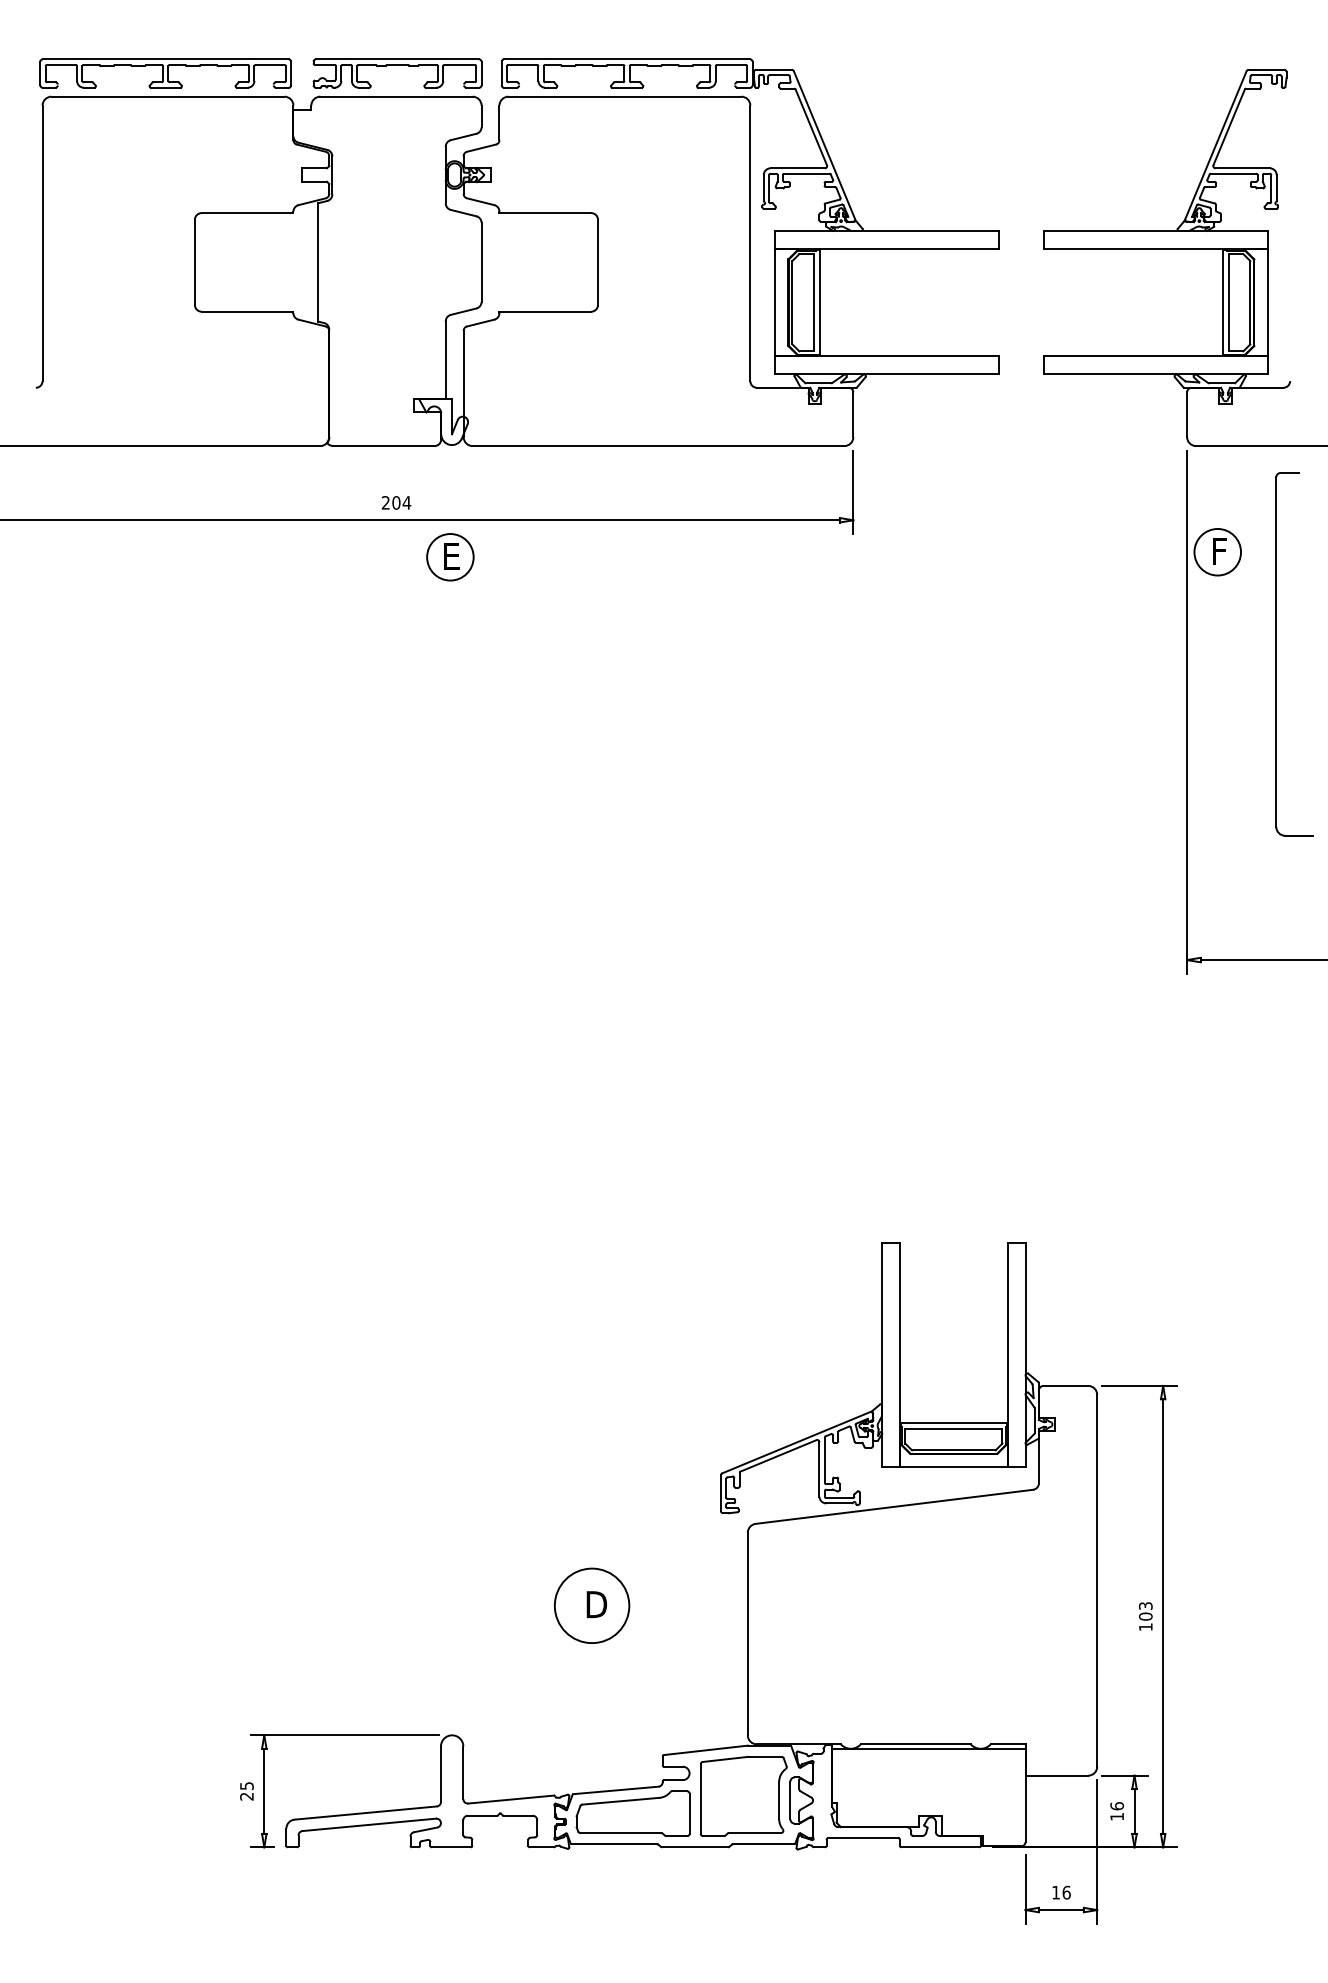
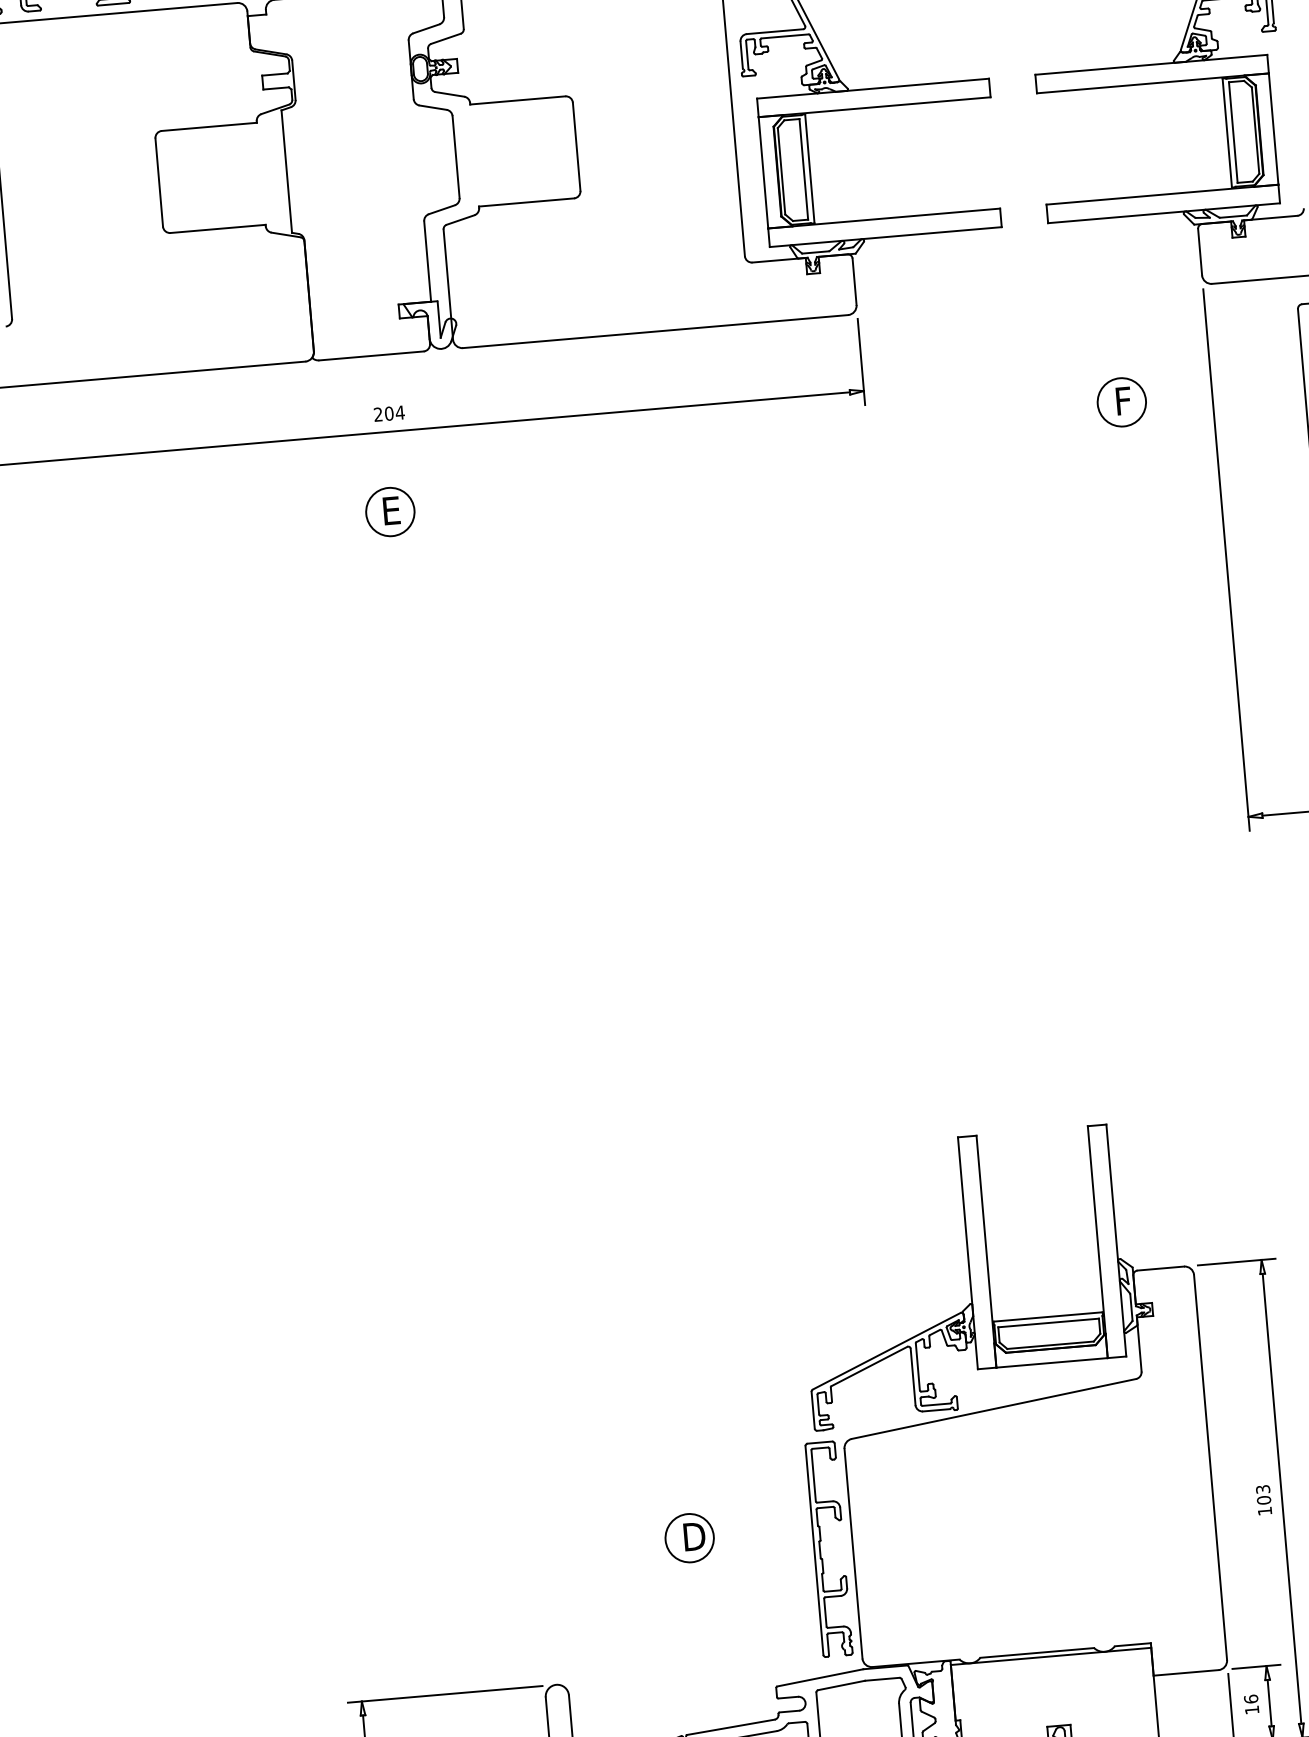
part: (1217, 552) -> (1121, 402), moved
part: (450, 557) -> (390, 512), moved
circle: (591, 1605) -> (689, 1538), size x0.62
part: (716, 1627) -> (820, 1549), added

